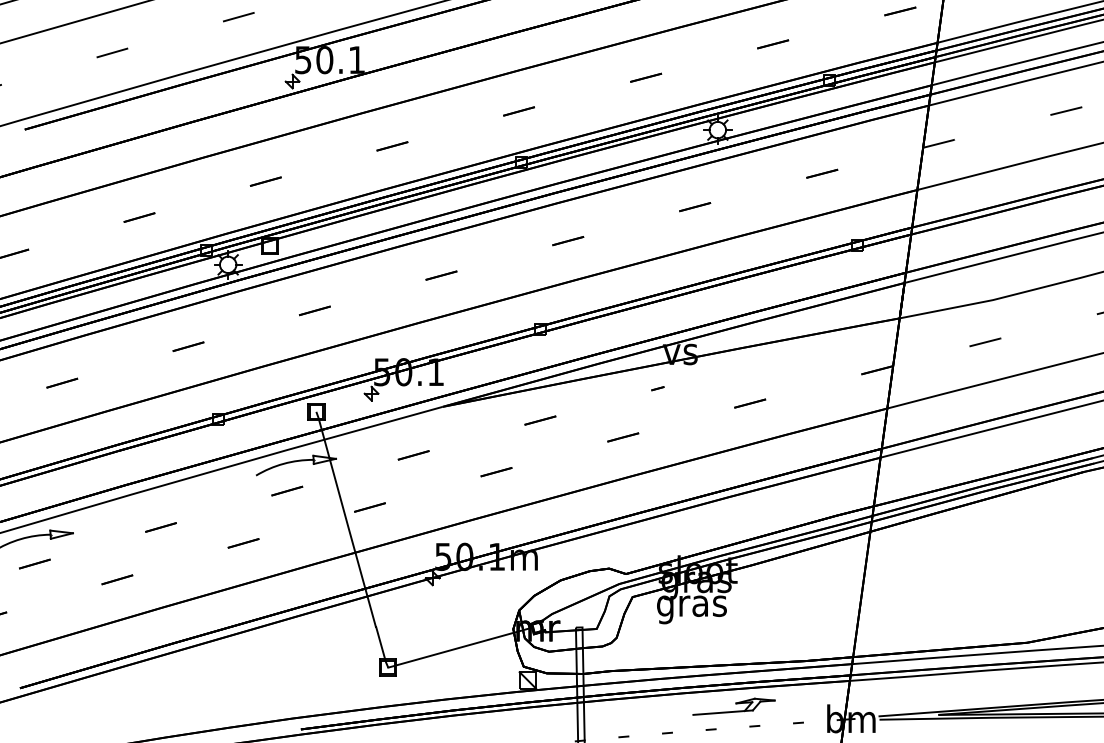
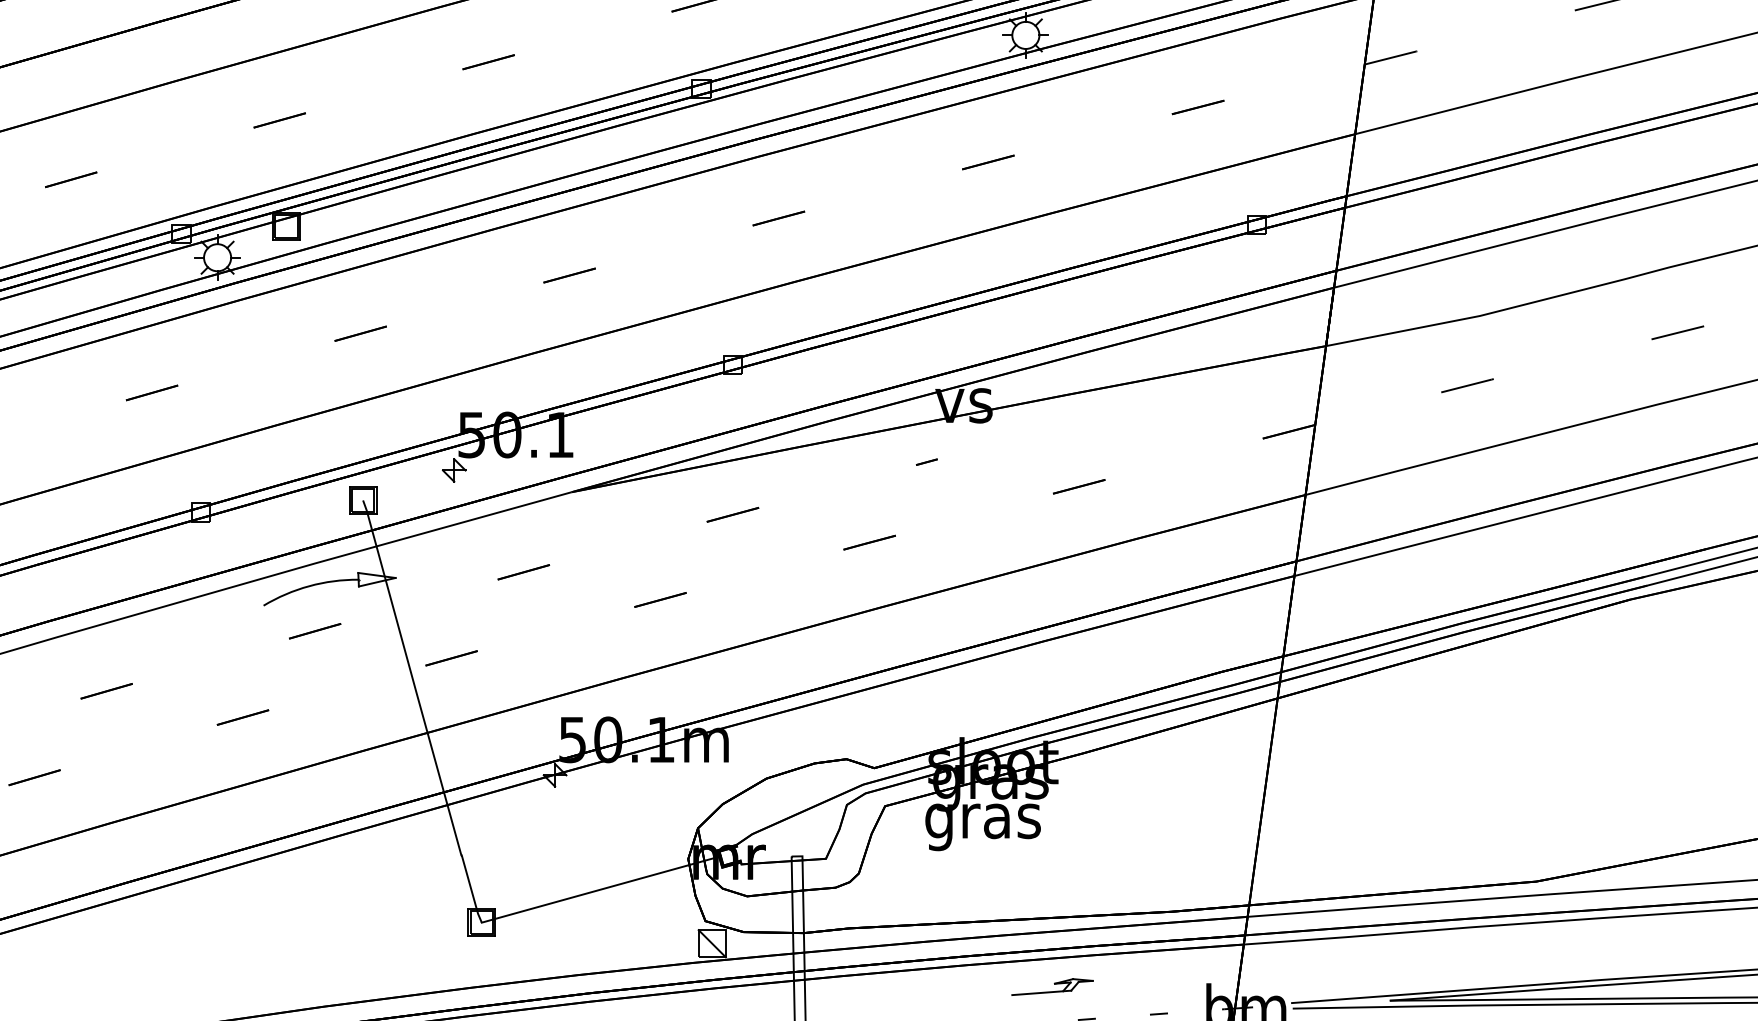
part: (733, 706) -> (1051, 986), size x0.6

